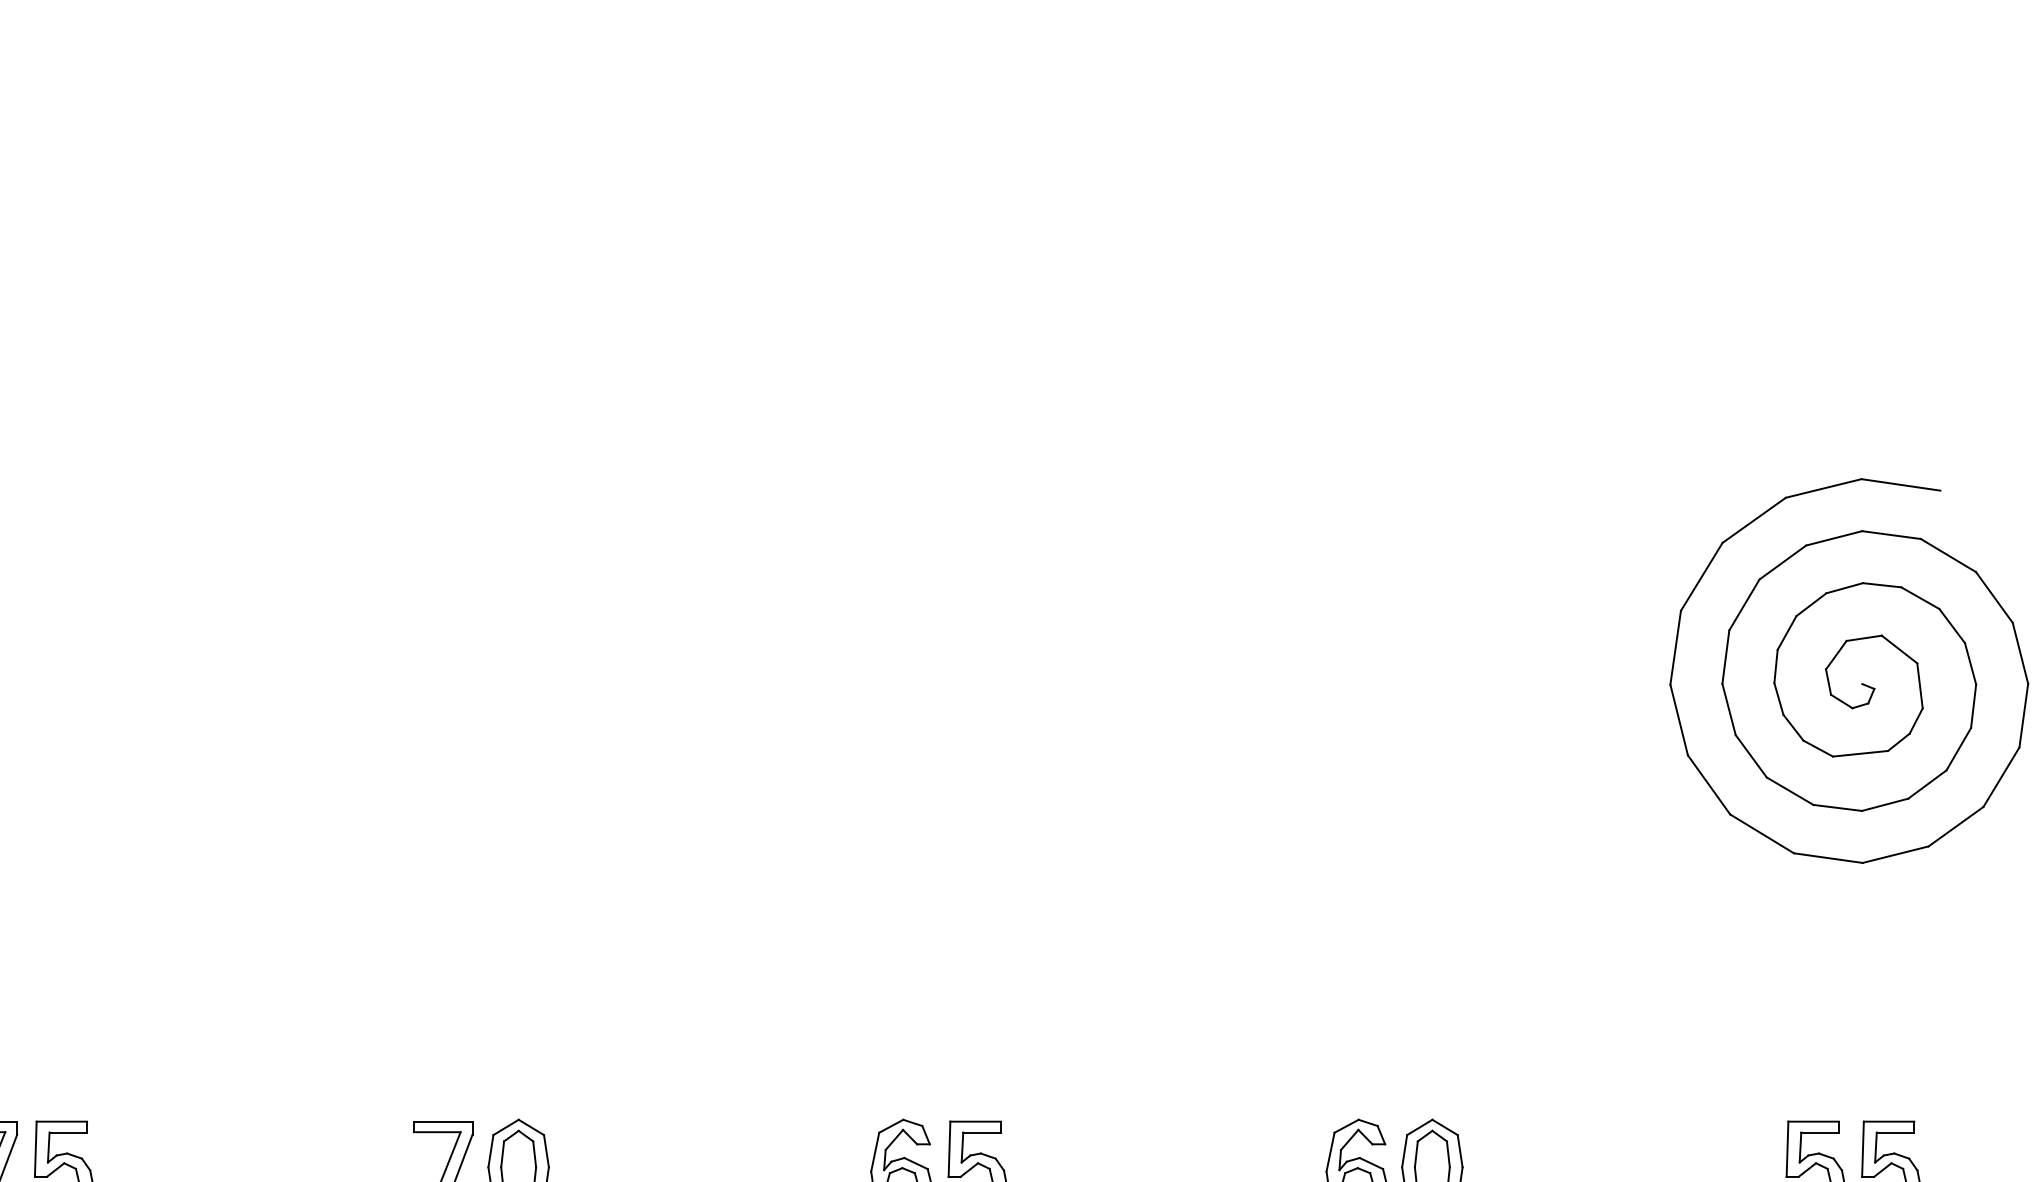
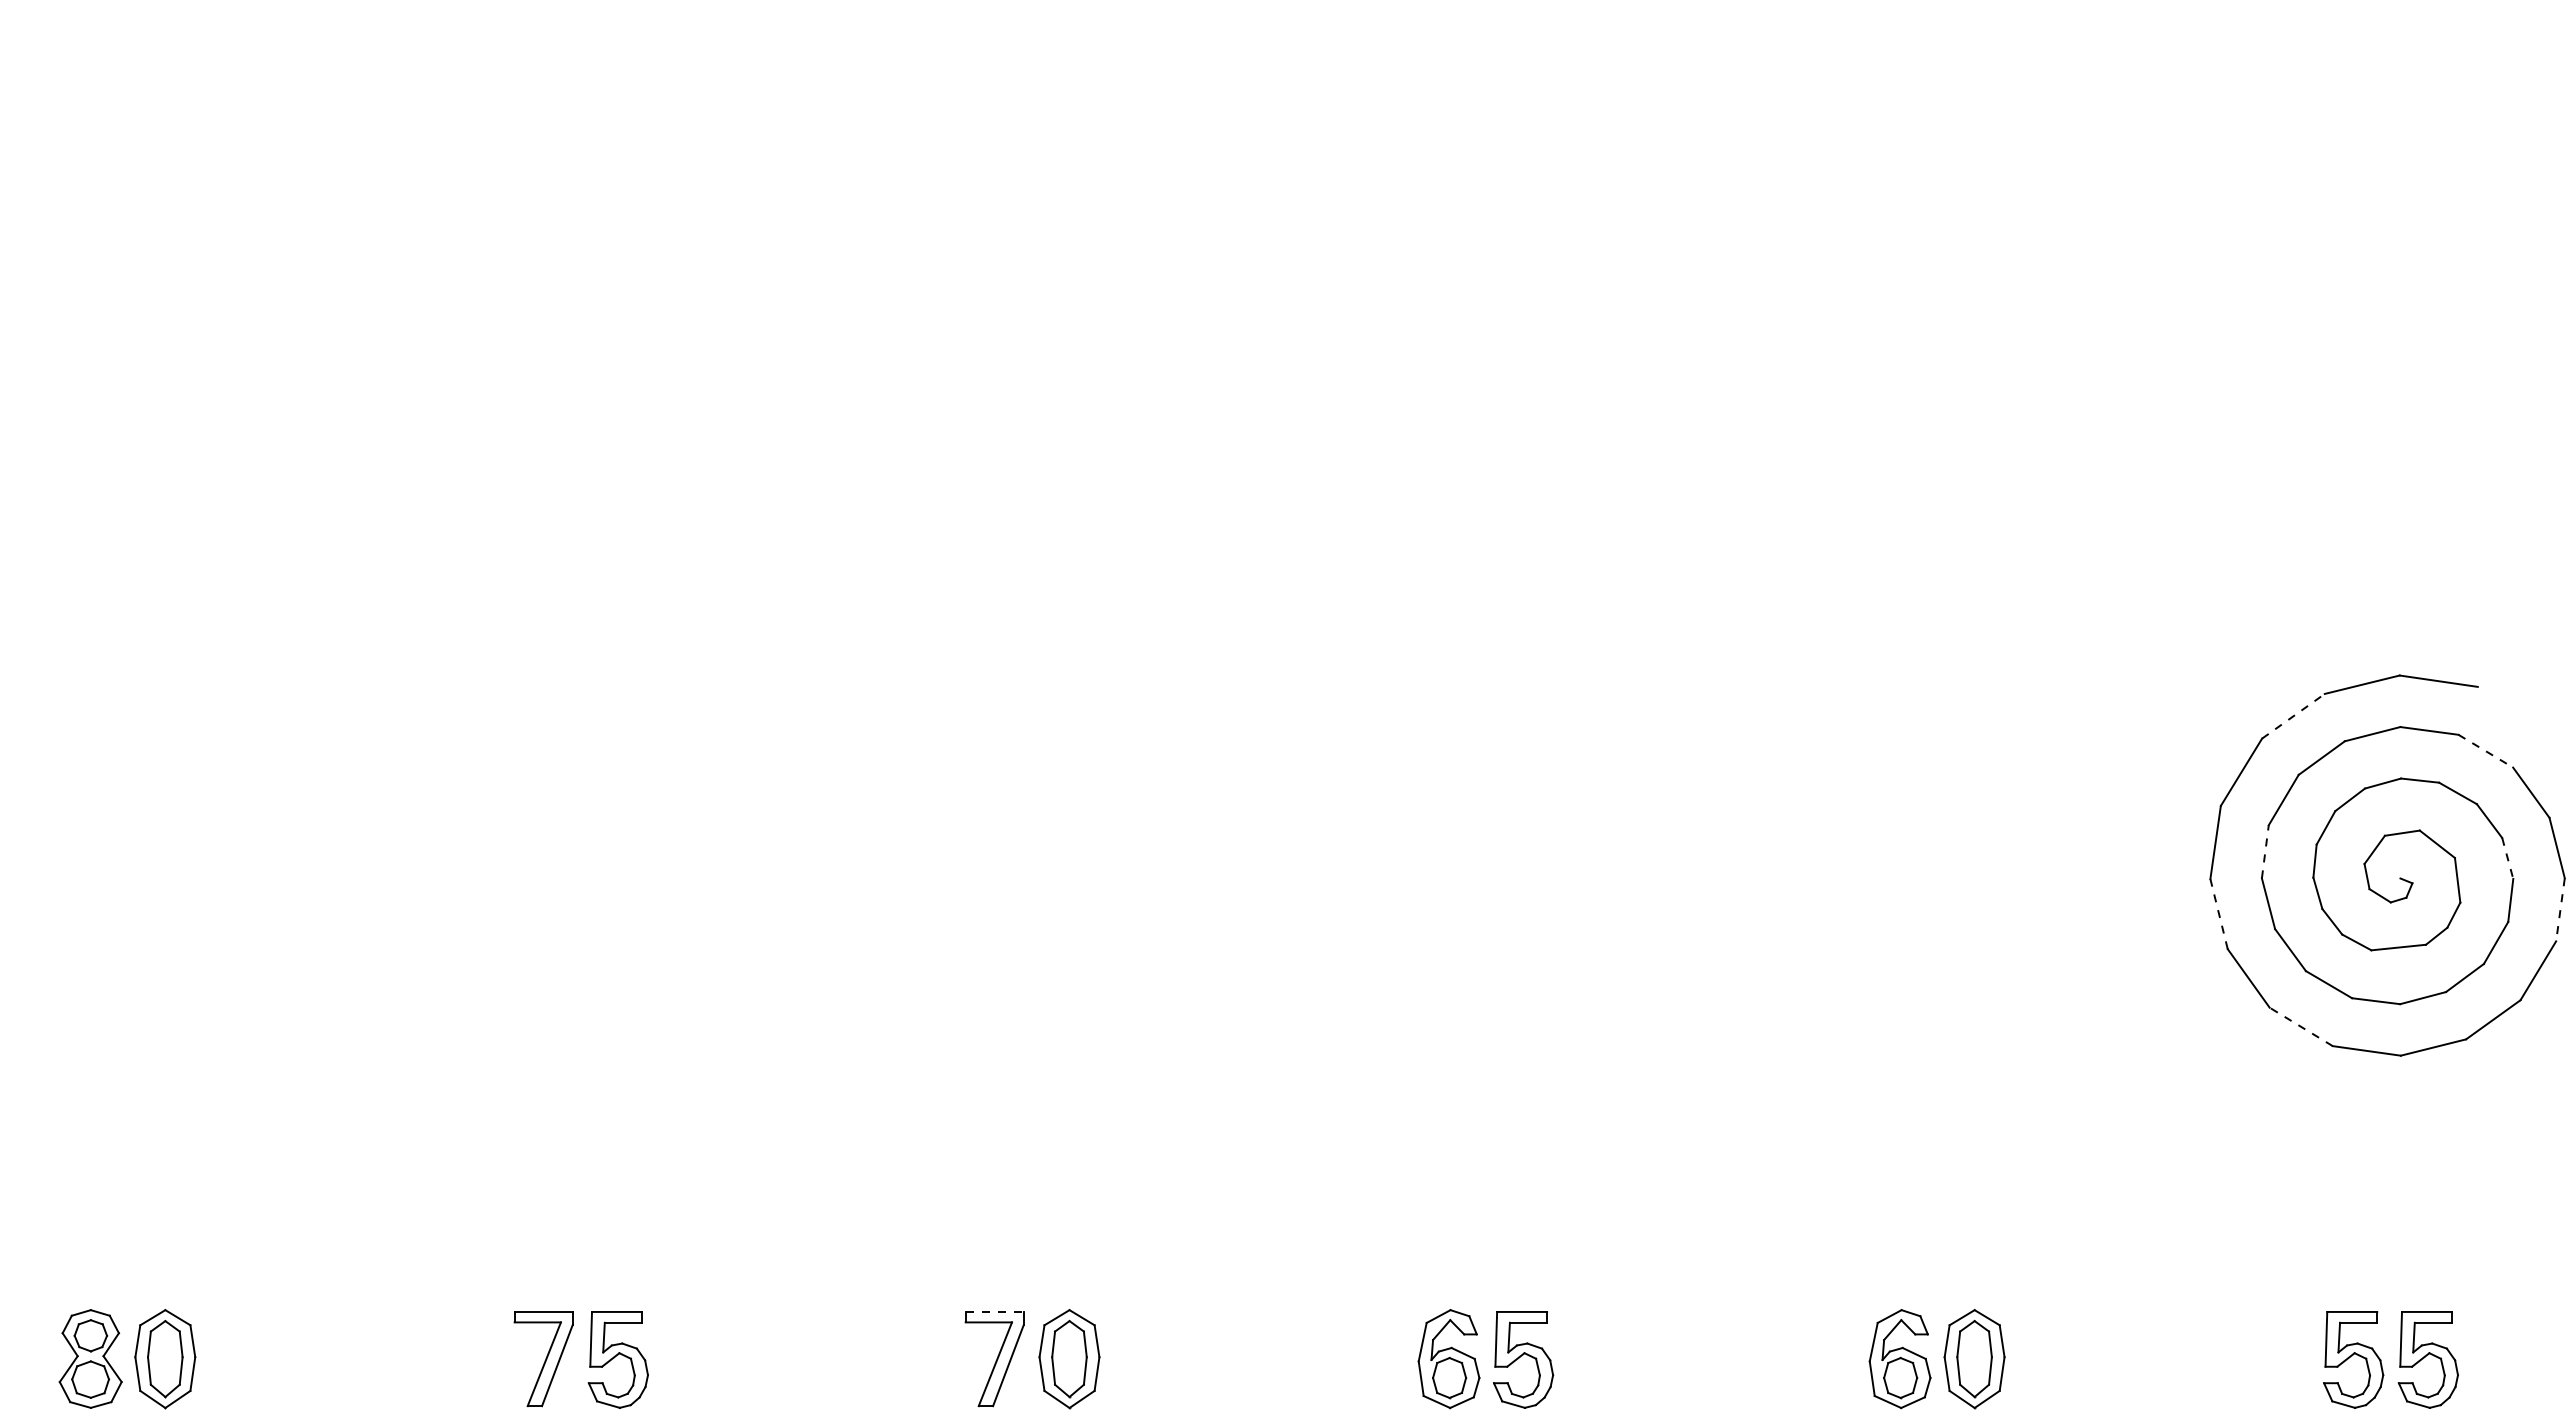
line: (1754, 519) -> (2293, 715), solid -> dashed
line: (1948, 555) -> (2485, 751), solid -> dashed
line: (1726, 656) -> (2265, 851), solid -> dashed
line: (1970, 663) -> (2507, 858), solid -> dashed
line: (2023, 715) -> (2560, 909), solid -> dashed
line: (1678, 719) -> (2218, 913), solid -> dashed
line: (1762, 833) -> (2301, 1026), solid -> dashed
line: (443, 1121) -> (995, 1311), solid -> dashed

